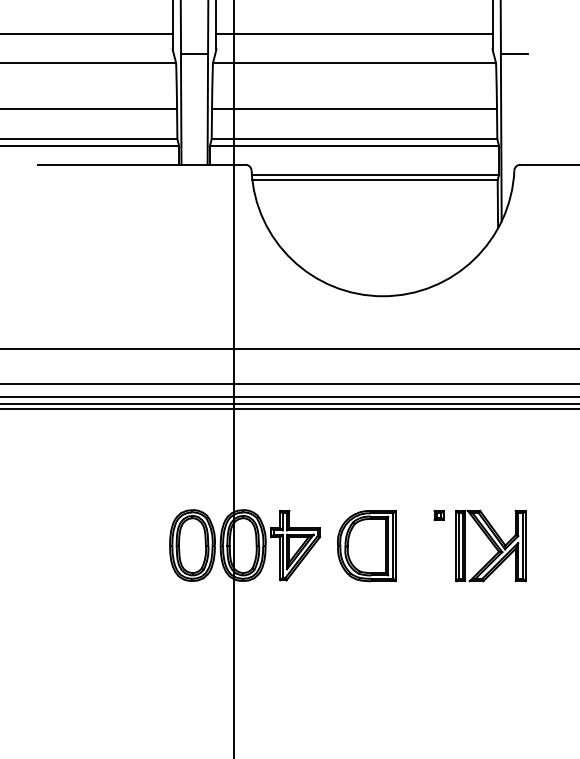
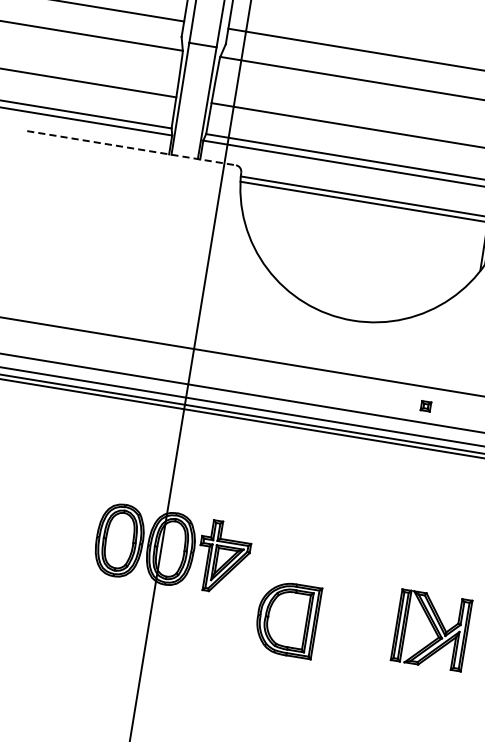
line: (141, 164) -> (131, 147), solid -> dashed
part: (438, 515) -> (425, 406), moved
part: (366, 545) -> (287, 618), moved
part: (490, 545) -> (431, 629), moved

